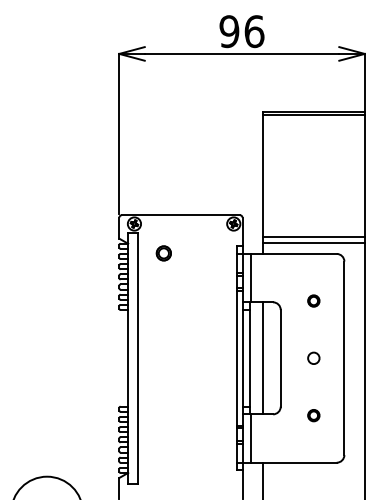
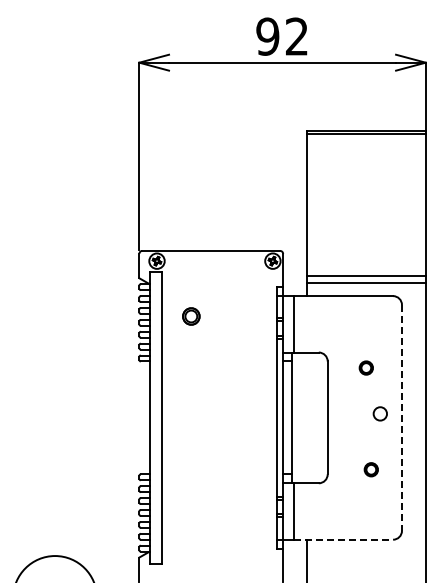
text: (253, 31) -> (296, 36), 96 -> 92
part: (164, 253) -> (191, 316), moved
part: (313, 300) -> (365, 367), moved
line: (262, 357) -> (306, 417), removed
circle: (313, 357) -> (379, 413), moved
line: (343, 357) -> (401, 417), solid -> dashed
part: (313, 415) -> (370, 469), moved
line: (294, 462) -> (343, 539), solid -> dashed

